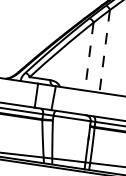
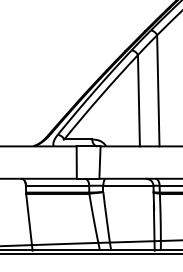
line: (104, 51) -> (158, 90), dashed -> solid
line: (88, 56) -> (138, 100), dashed -> solid

